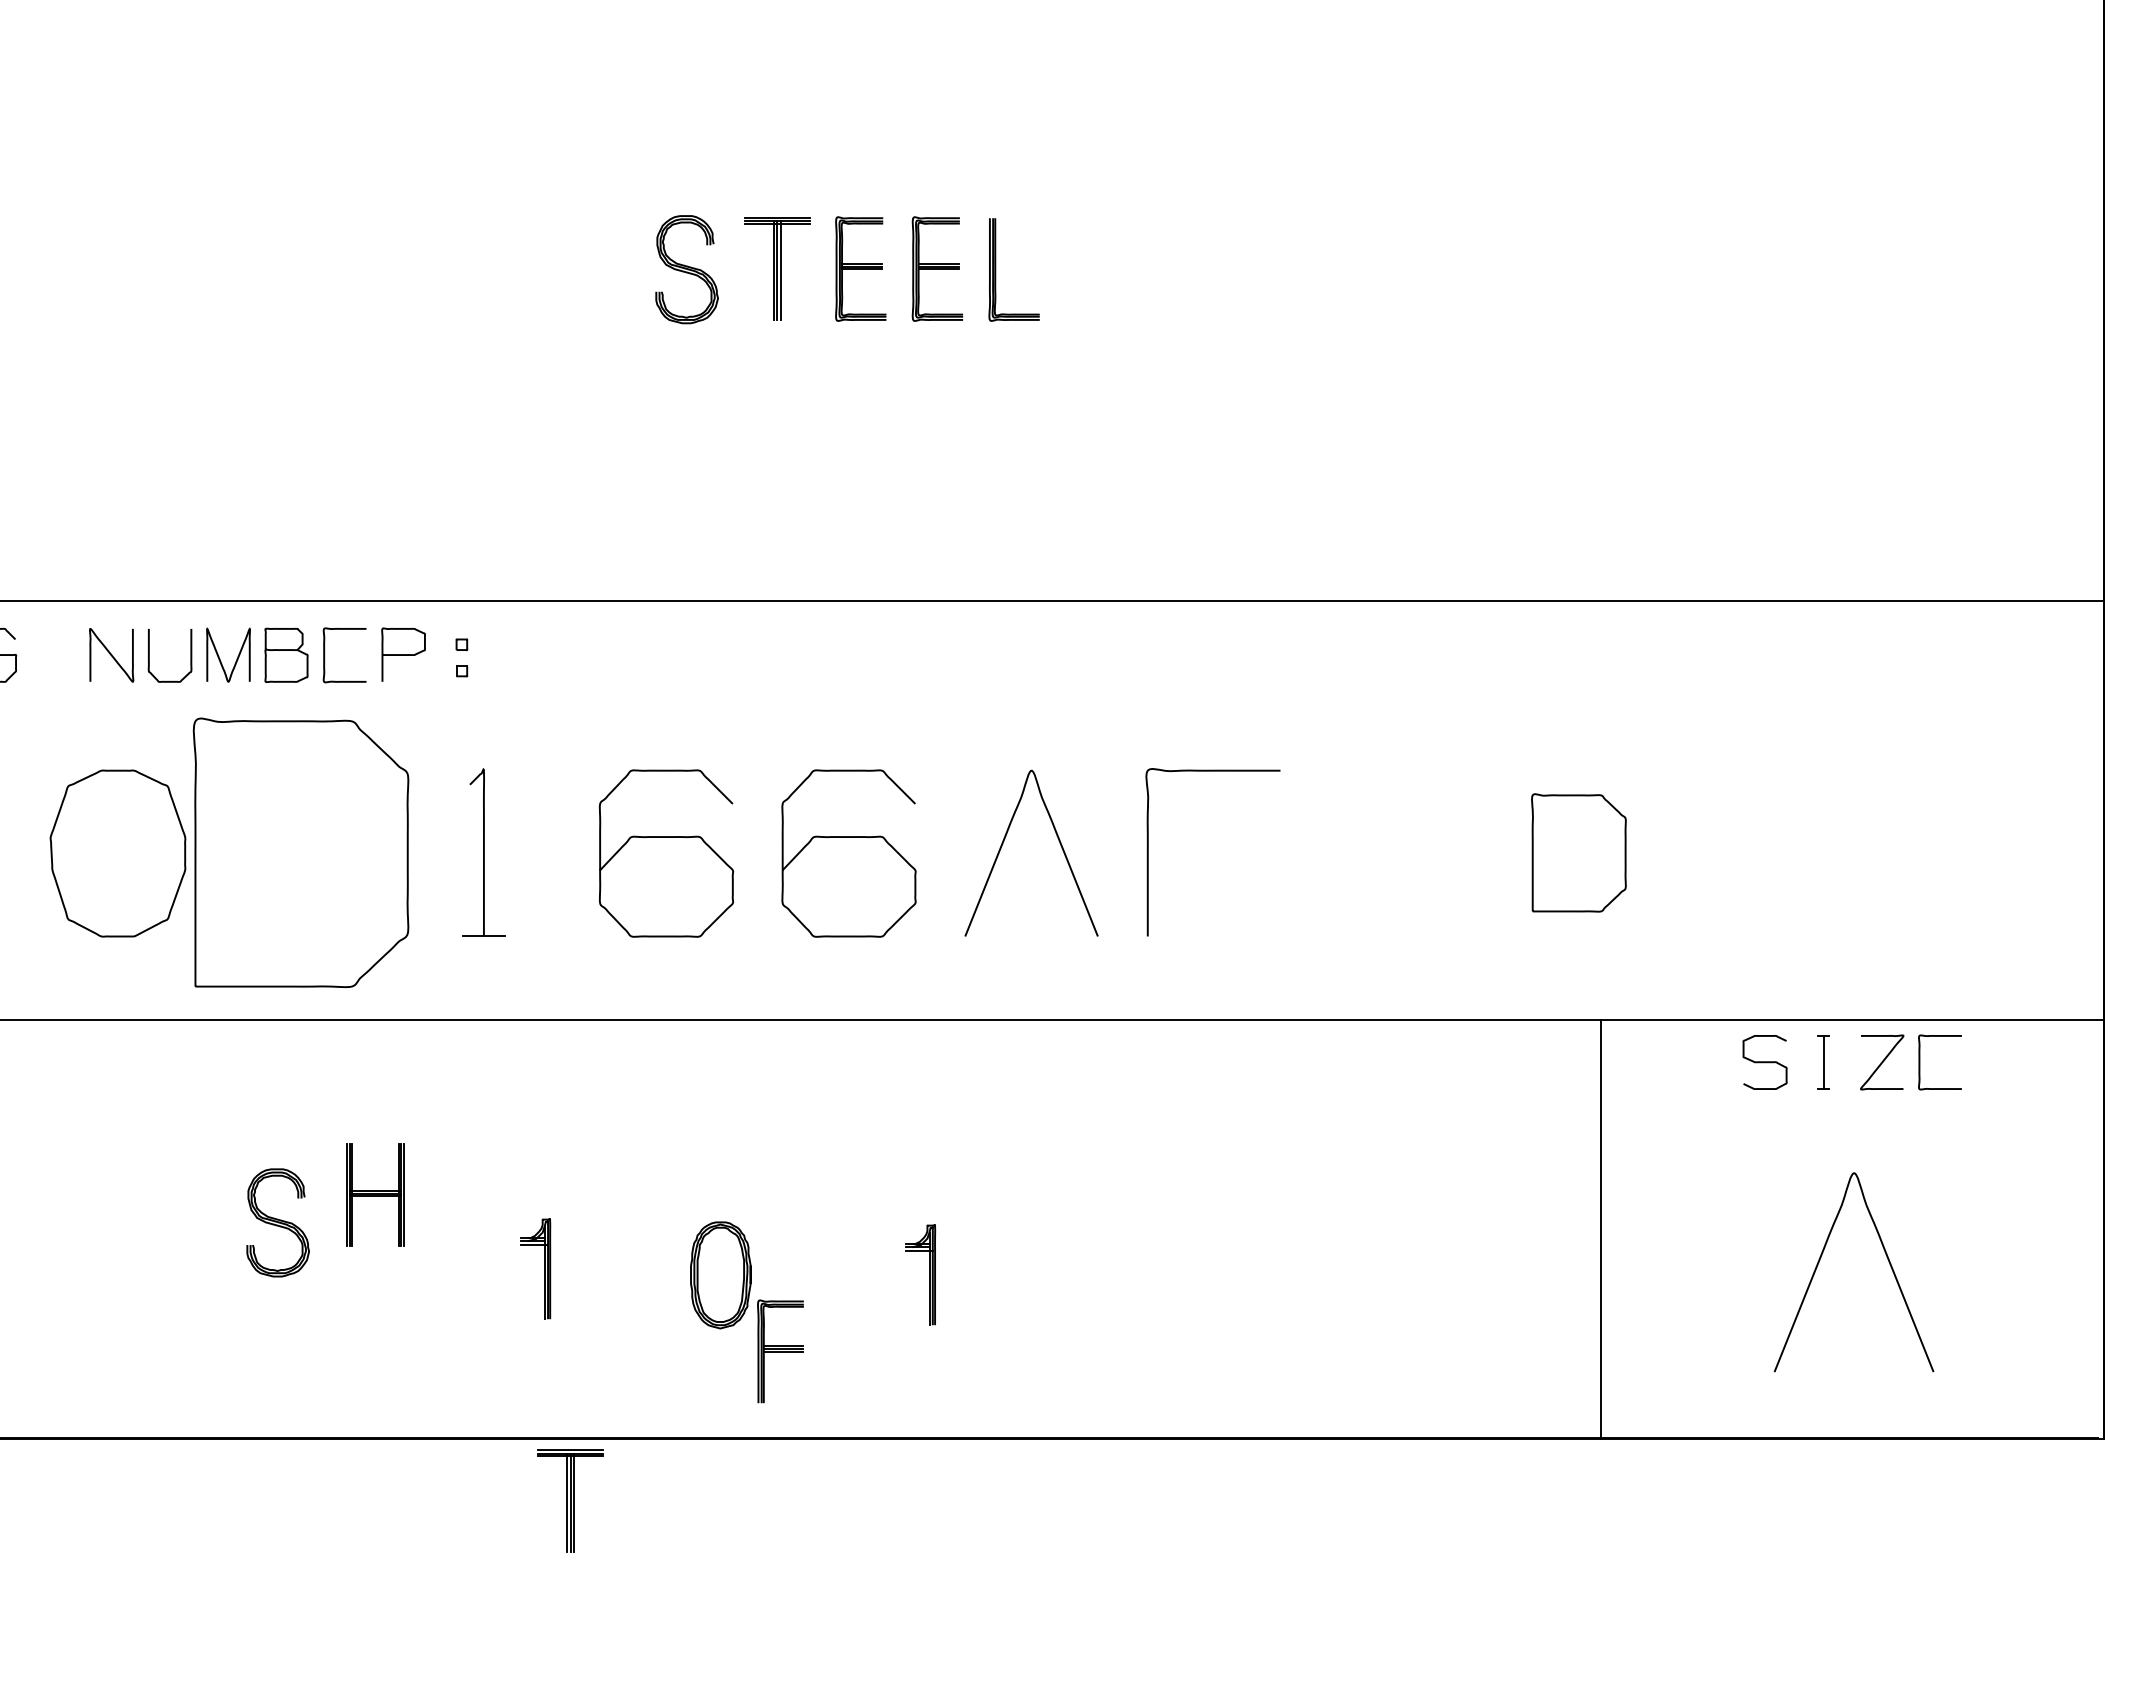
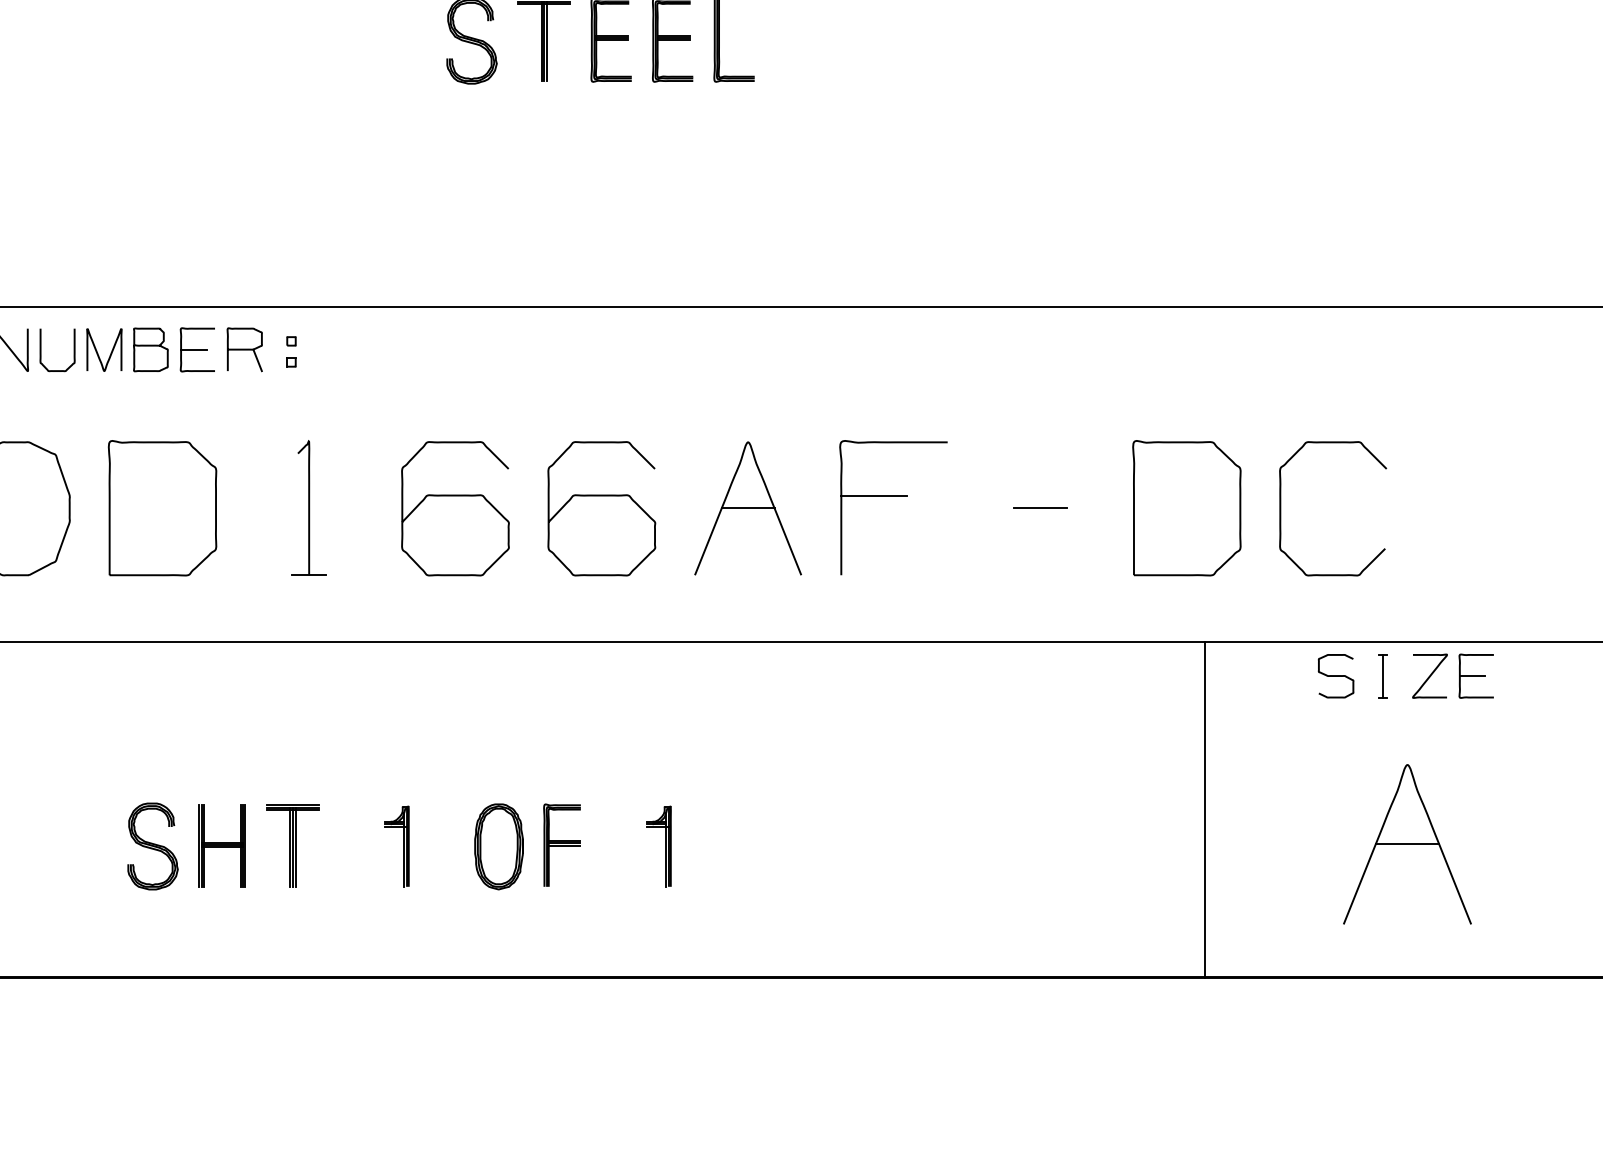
line: (339, 655) -> (193, 349), added
line: (419, 668) -> (257, 360), added
line: (1188, 837) -> (873, 495), added
part: (300, 852) -> (162, 507), size x0.62
line: (1031, 852) -> (748, 507), added
line: (1396, 852) -> (1040, 507), added
part: (1578, 852) -> (1186, 507), size x1.43
curve: (1696, 853) -> (1281, 508), added
line: (1935, 1062) -> (1472, 676), added
part: (375, 1194) -> (222, 845), moved
part: (277, 1222) -> (152, 846), moved
part: (544, 1268) -> (404, 846), moved
line: (1853, 1271) -> (1407, 843), added
part: (780, 1351) -> (562, 845), moved
part: (570, 1500) -> (292, 845), moved

